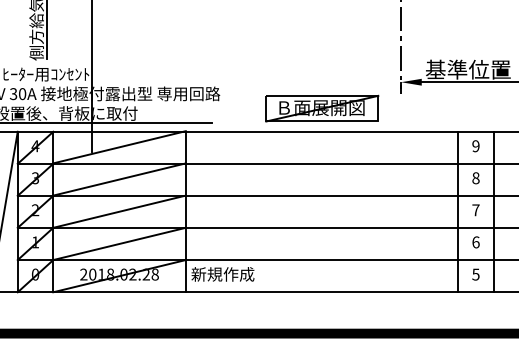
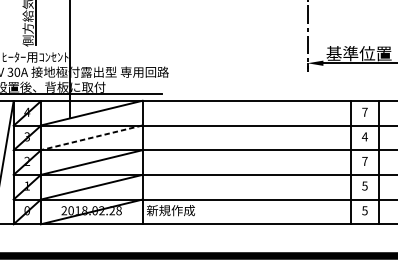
part: (322, 108) -> (247, 83), removed
text: (475, 146) -> (364, 112), 9 -> 7
text: (475, 178) -> (364, 137), 8 -> 4
line: (119, 179) -> (91, 137), solid -> dashed
text: (475, 242) -> (364, 186), 6 -> 5

